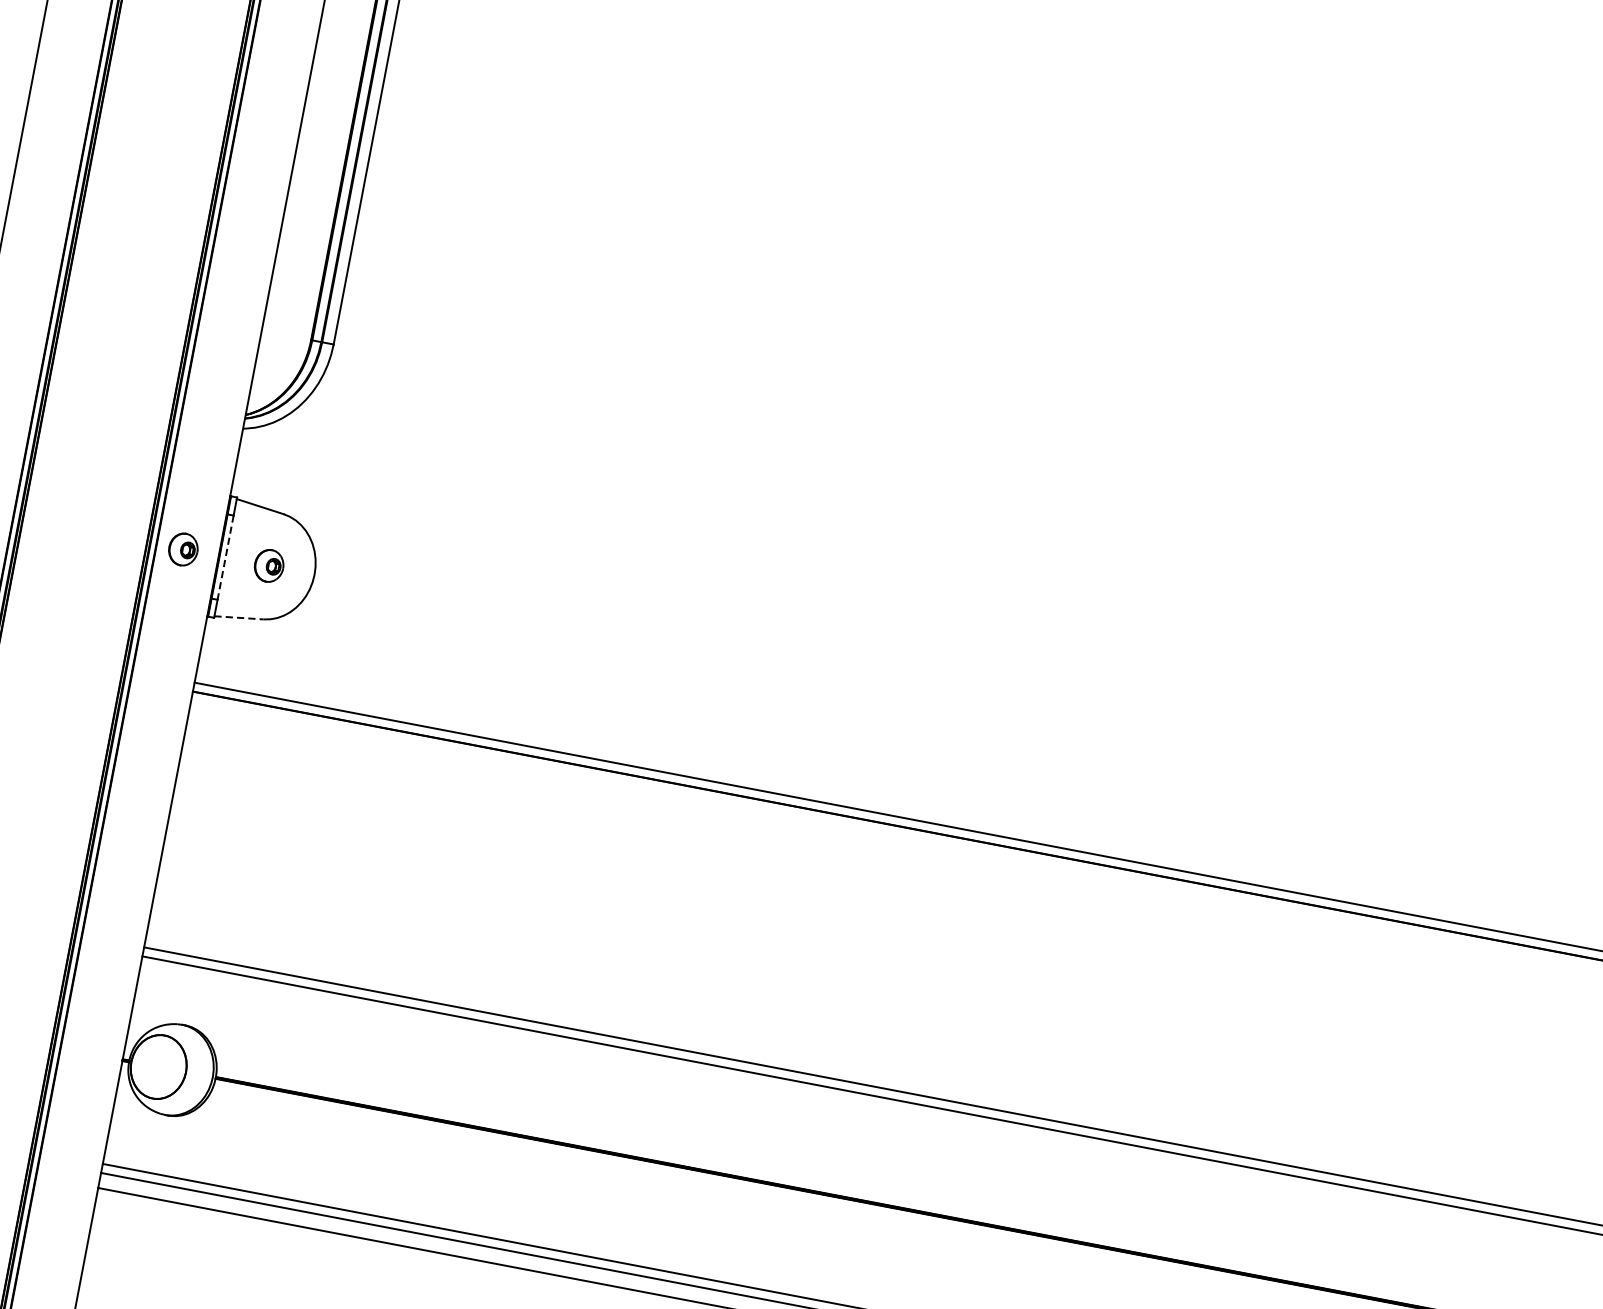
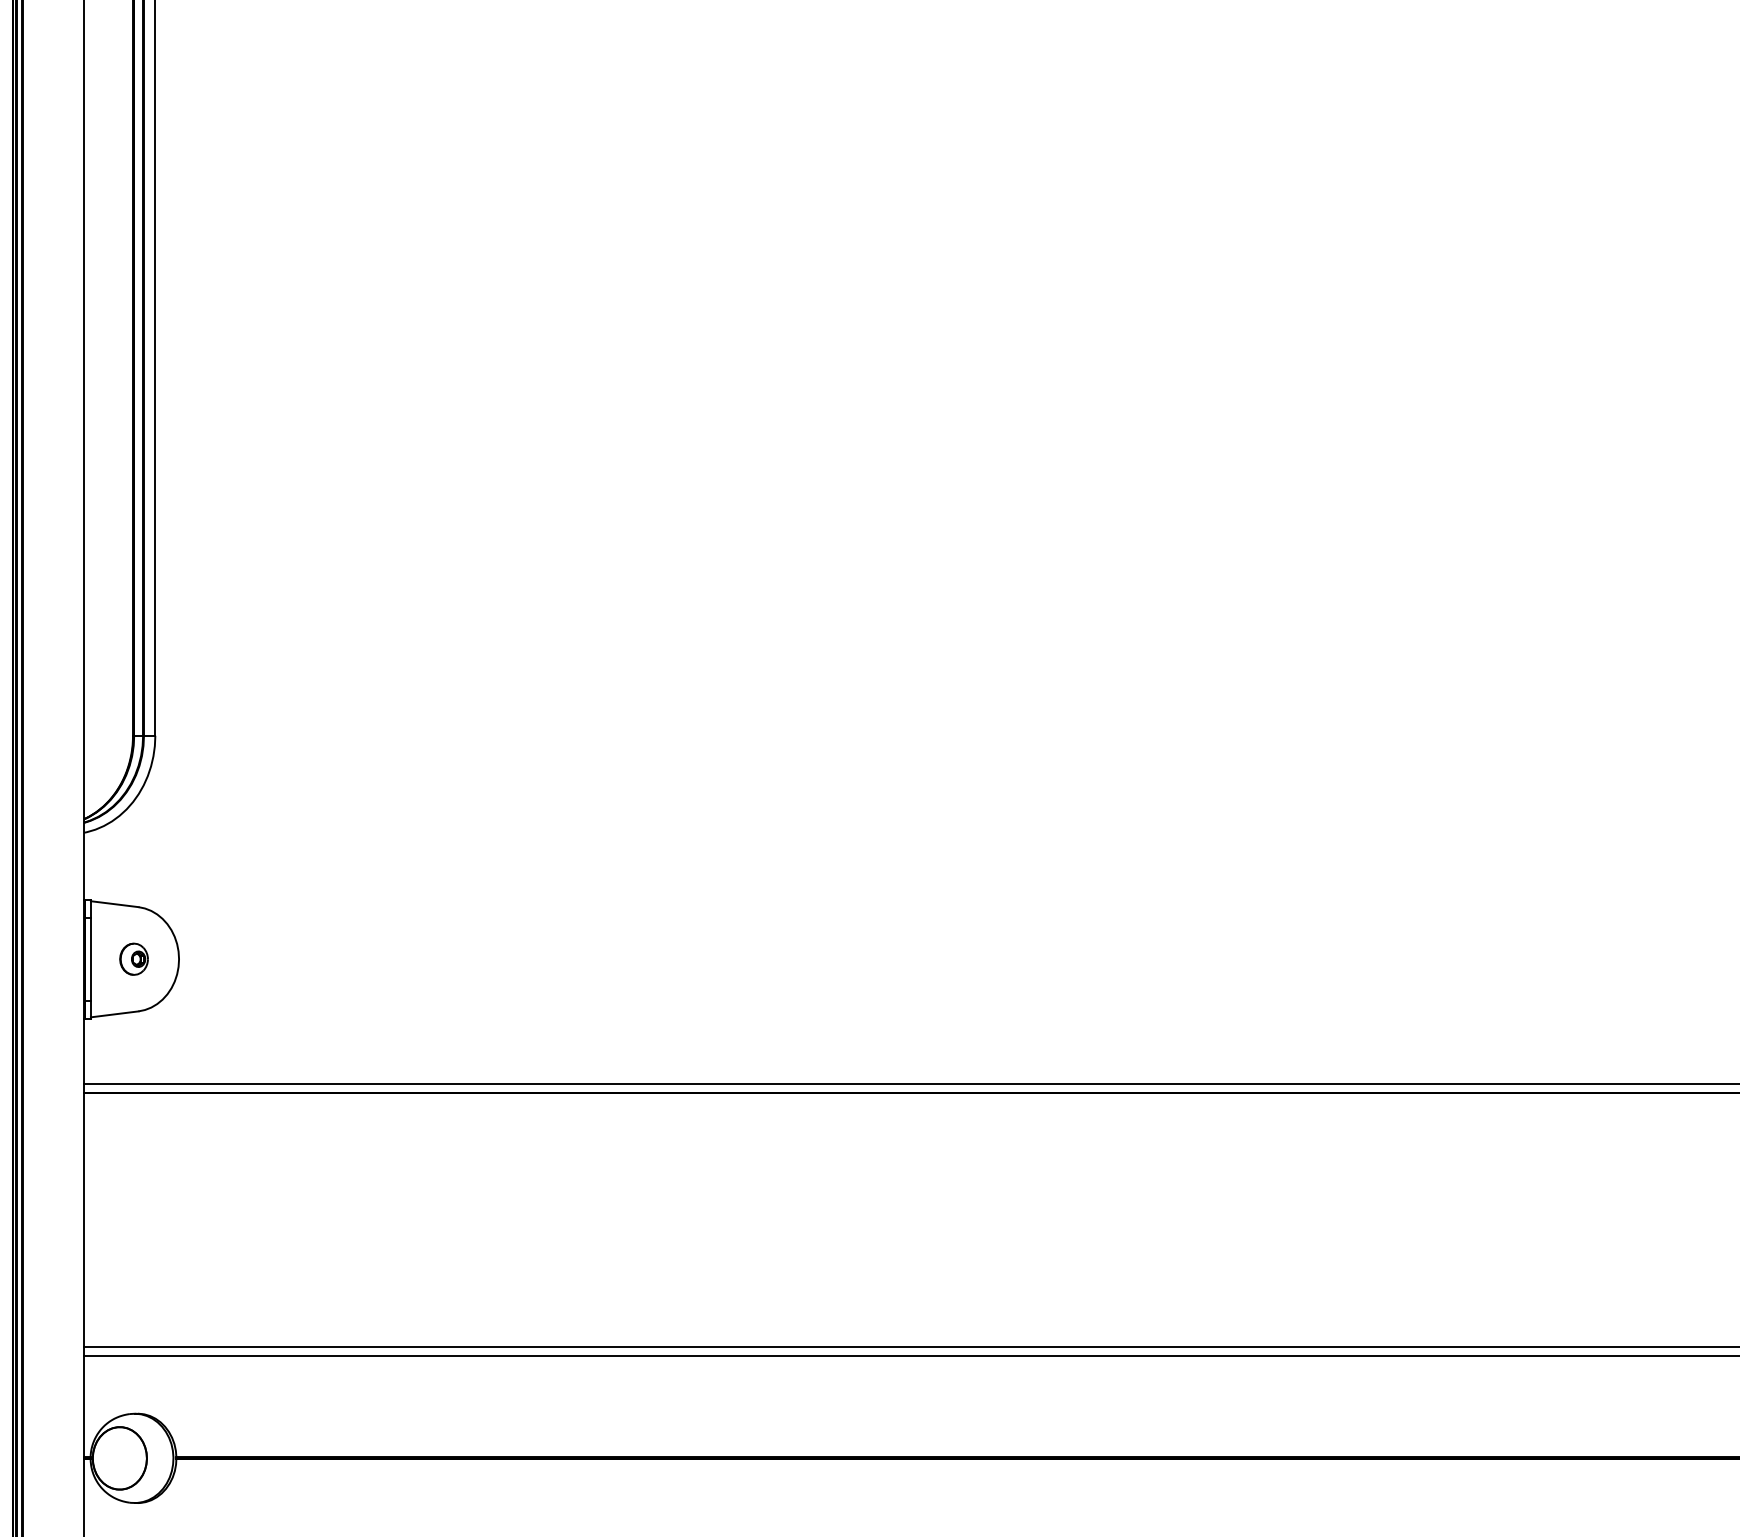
part: (182, 548) -> (48, 958), removed
line: (225, 557) -> (90, 959), dashed -> solid
line: (238, 617) -> (114, 1014), dashed -> solid

